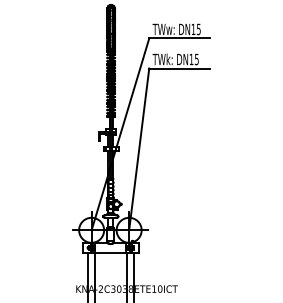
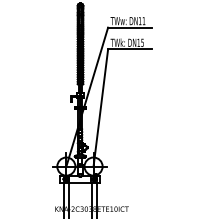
text: (198, 29) -> (143, 21), DN15 -> DN11

